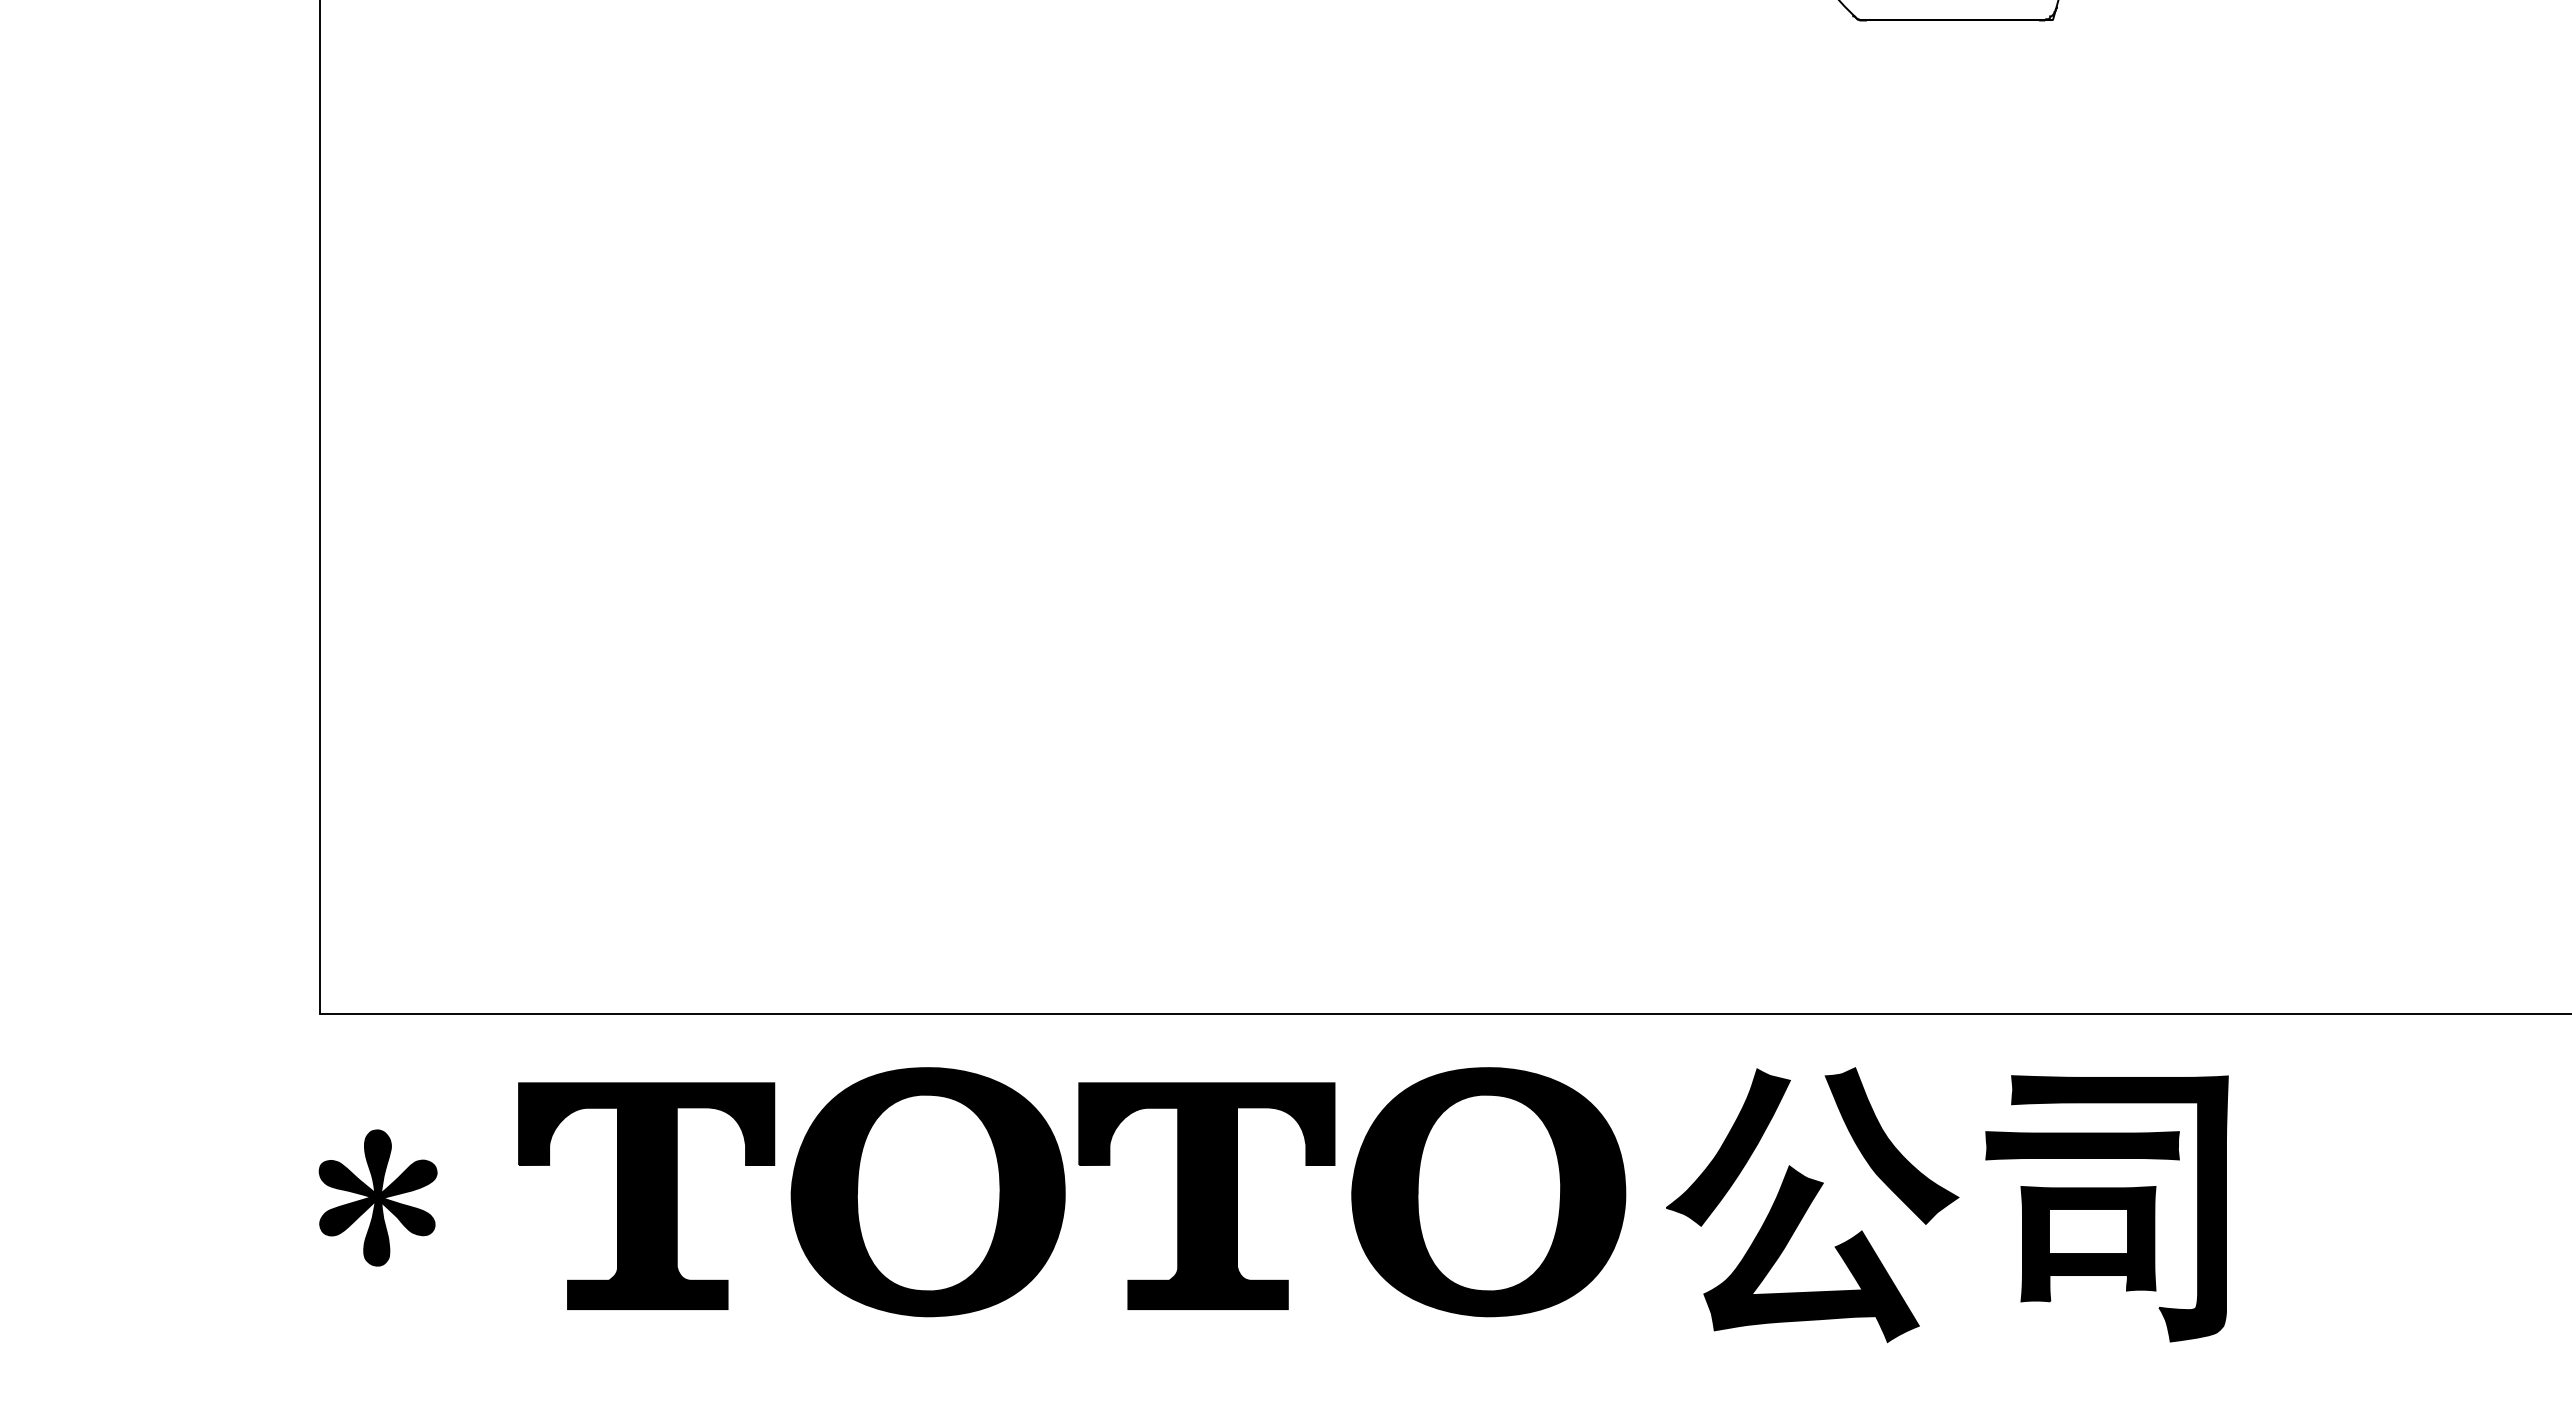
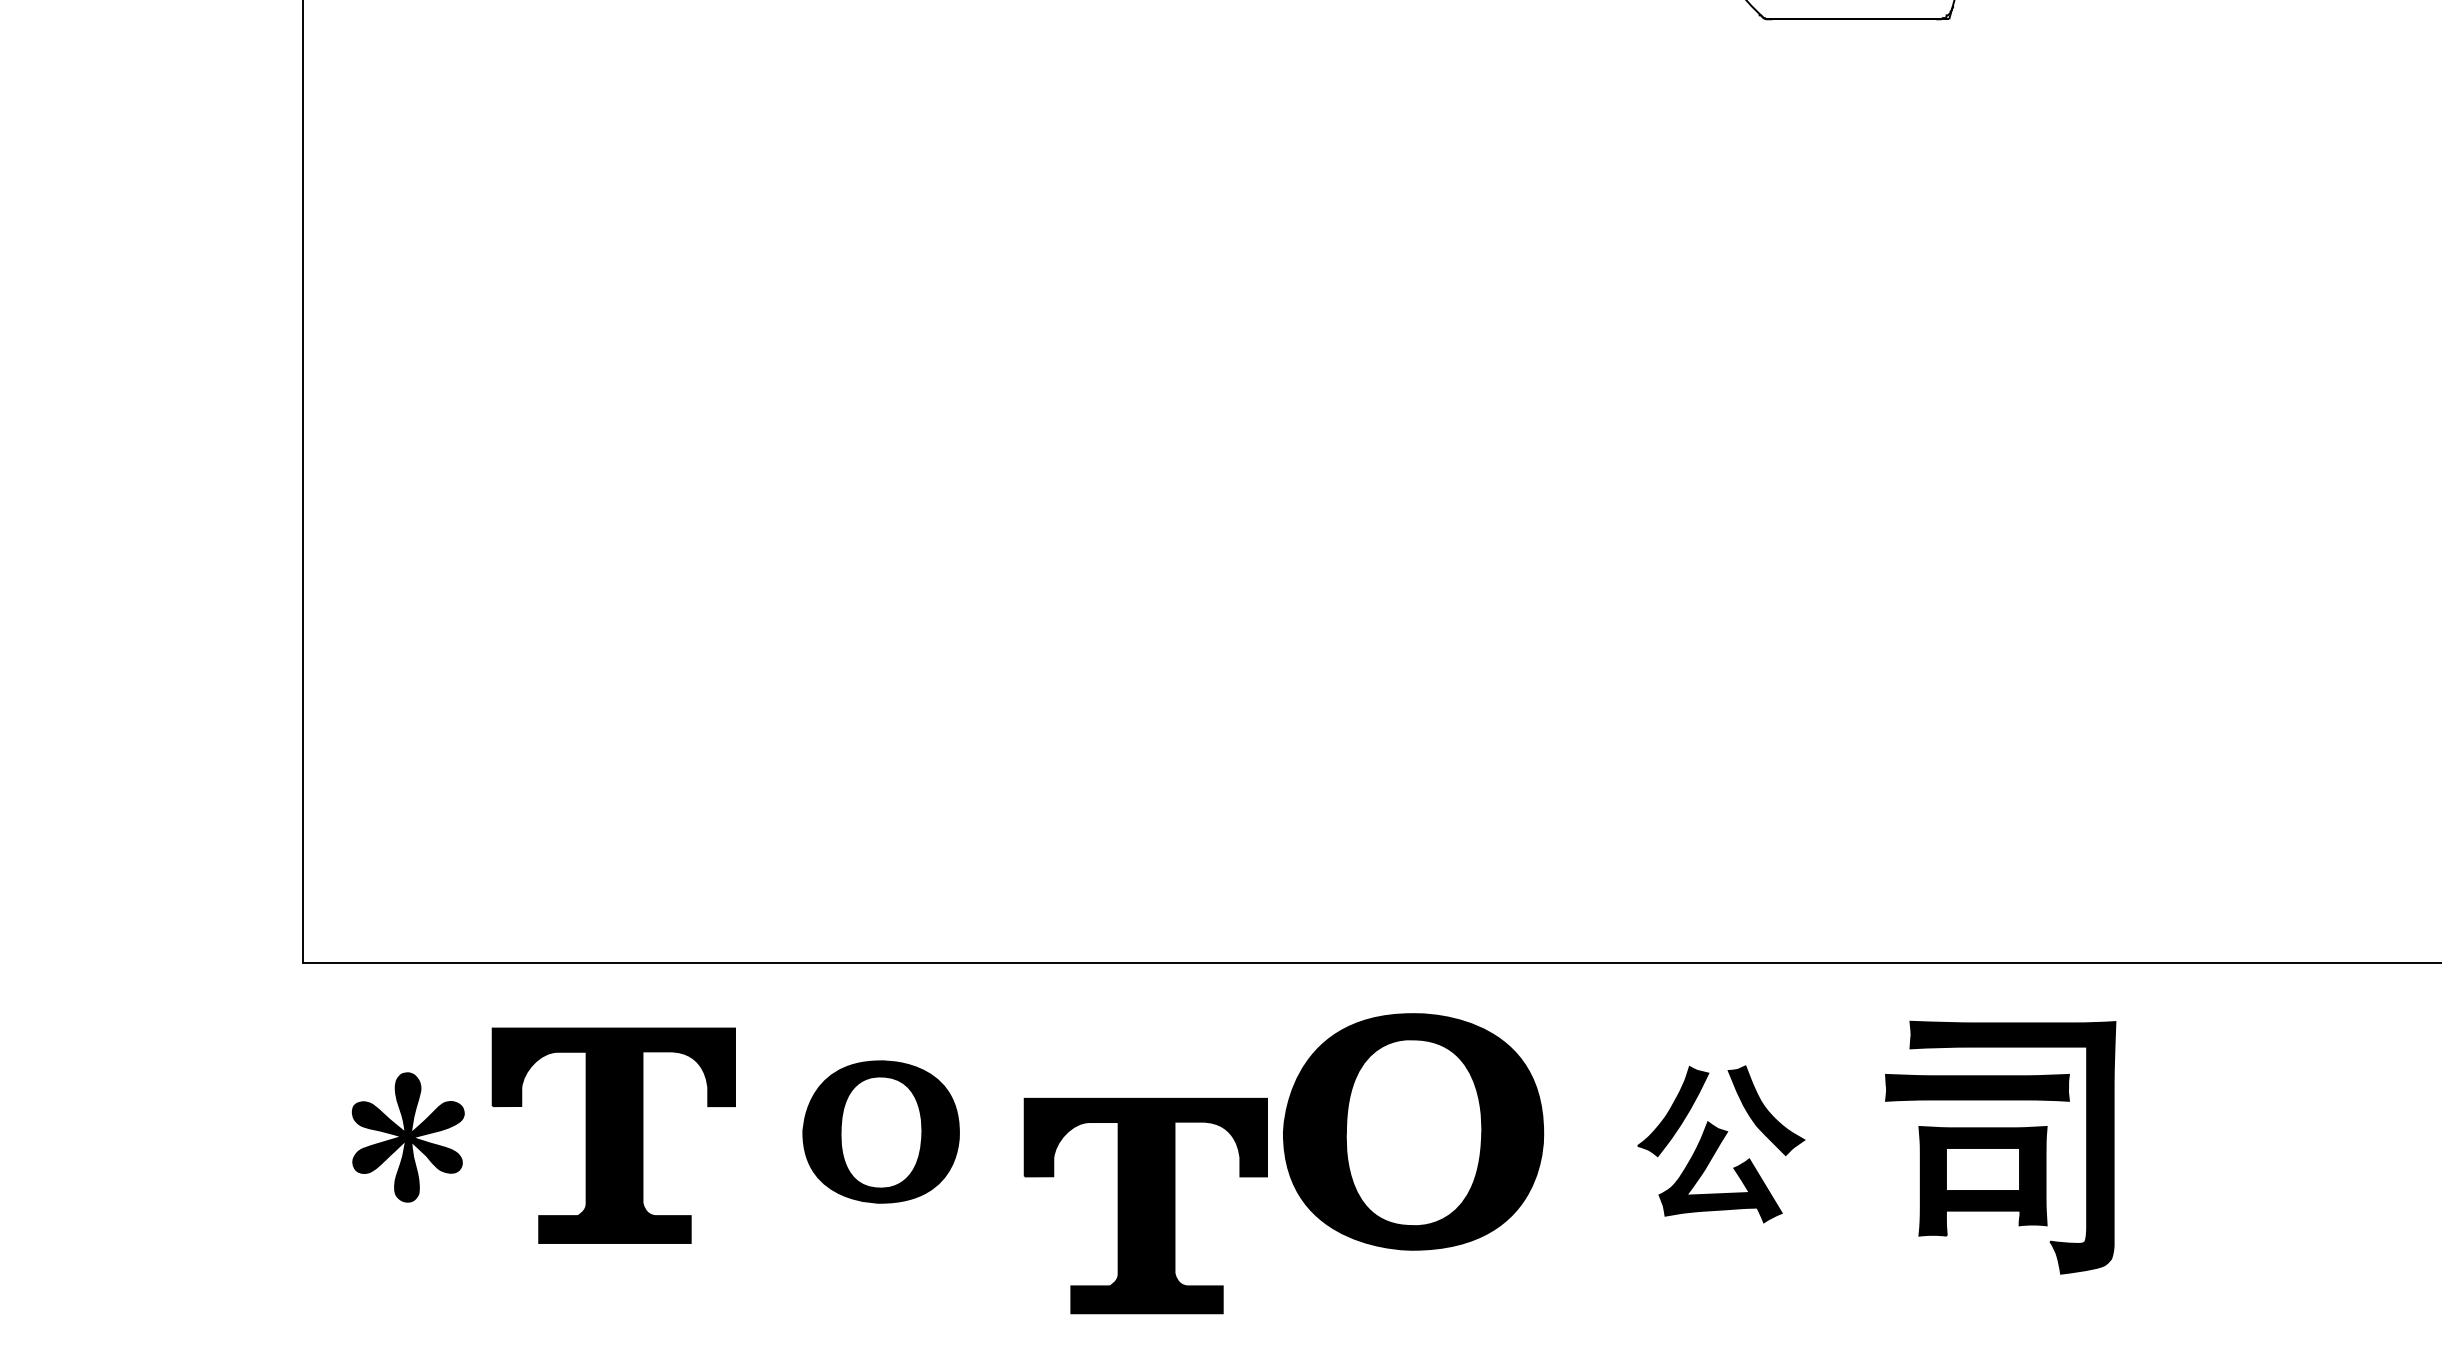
part: (927, 1192) -> (880, 1132), size x0.6
part: (1206, 1195) -> (1145, 1205), moved
part: (377, 1197) -> (407, 1136), moved
part: (1812, 1205) -> (1720, 1144), size x0.6

